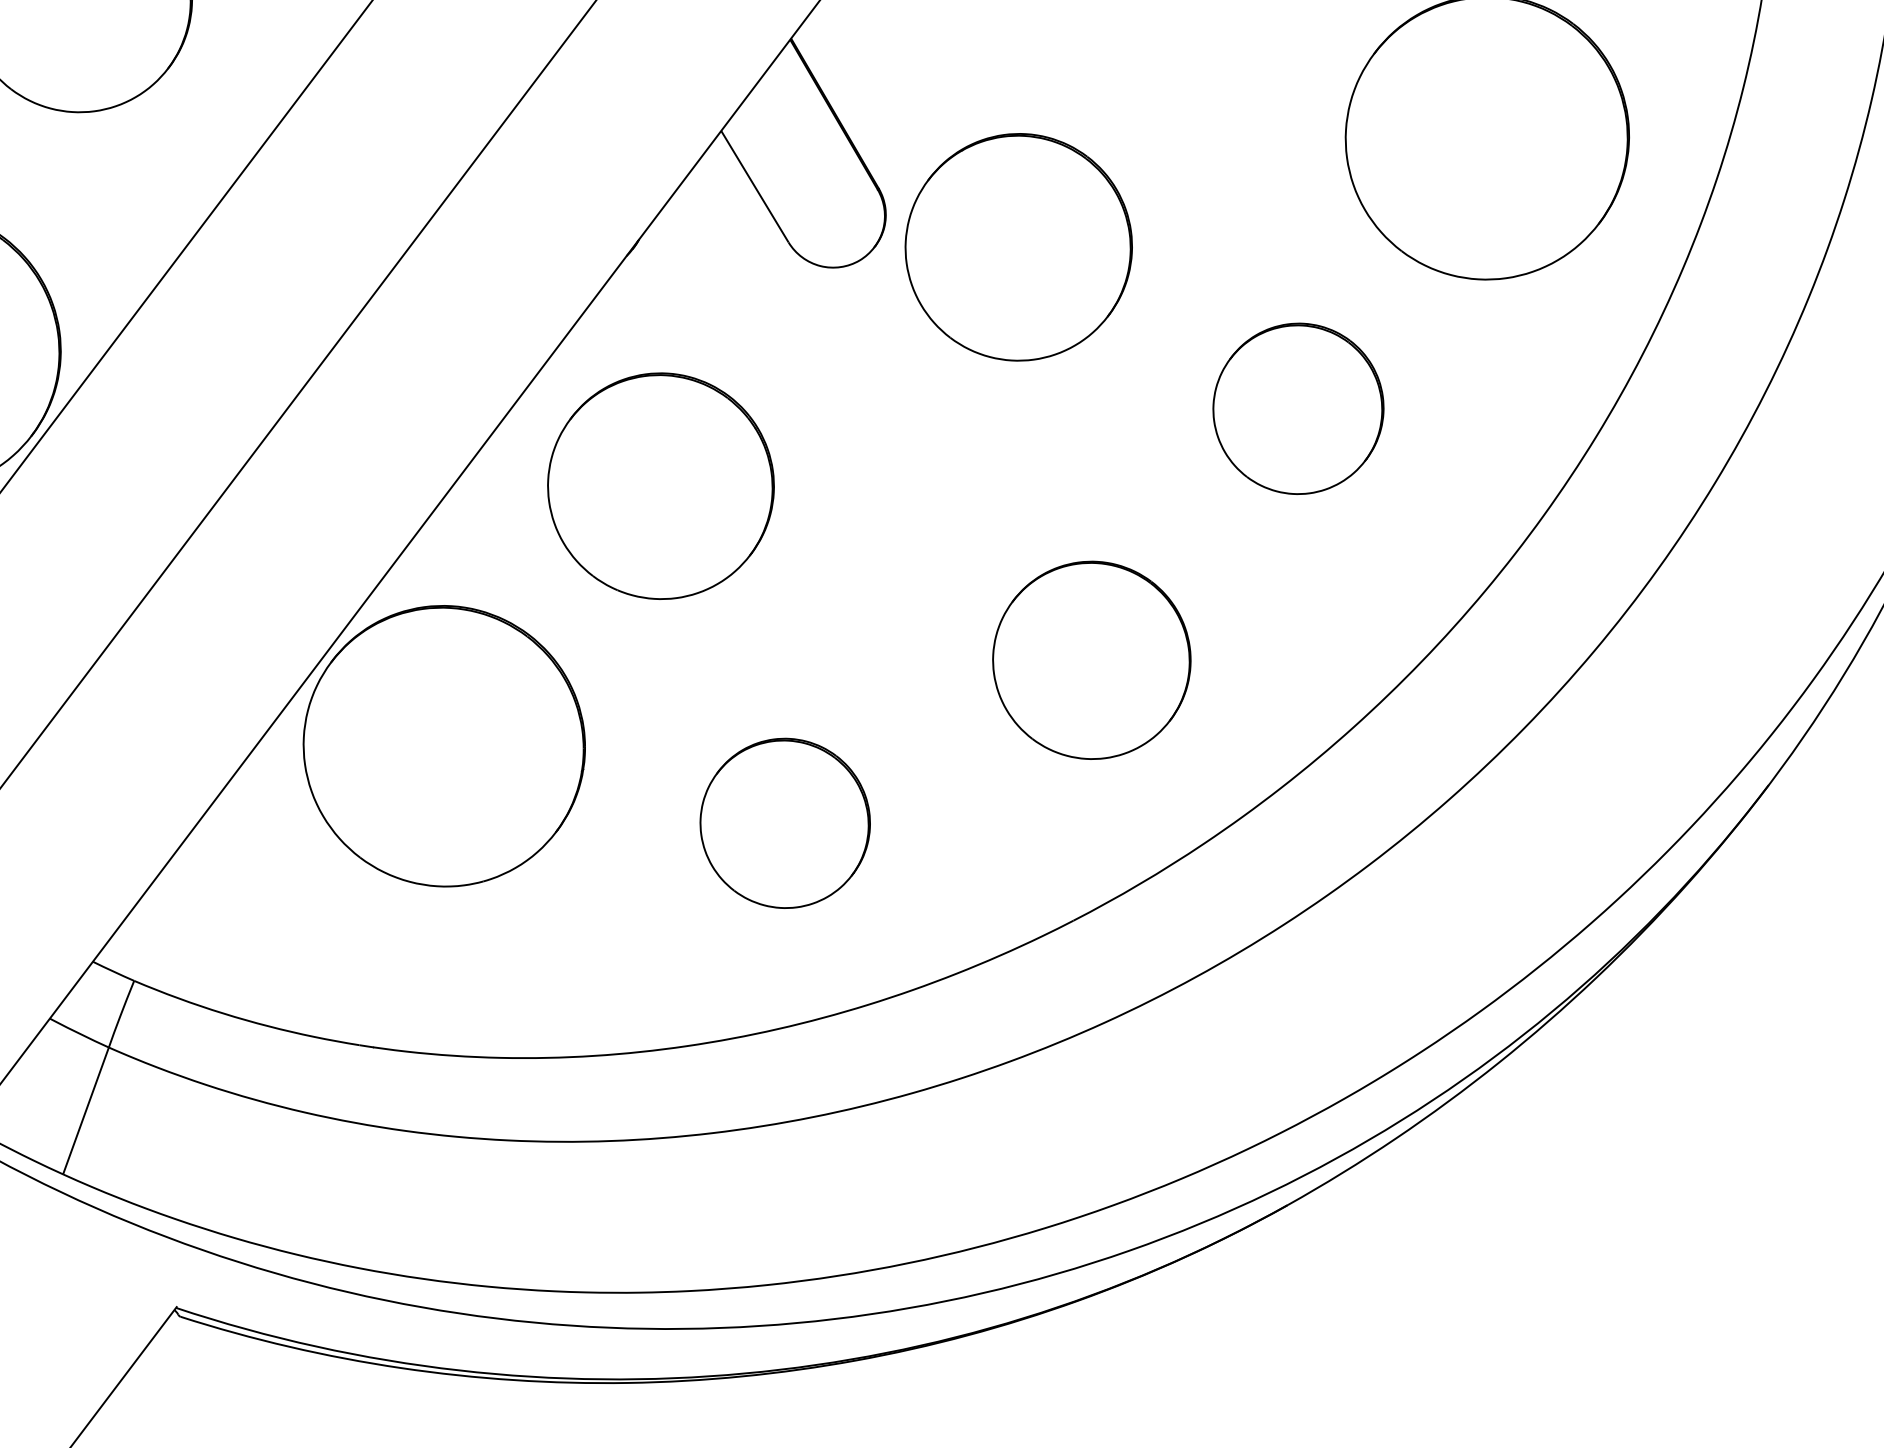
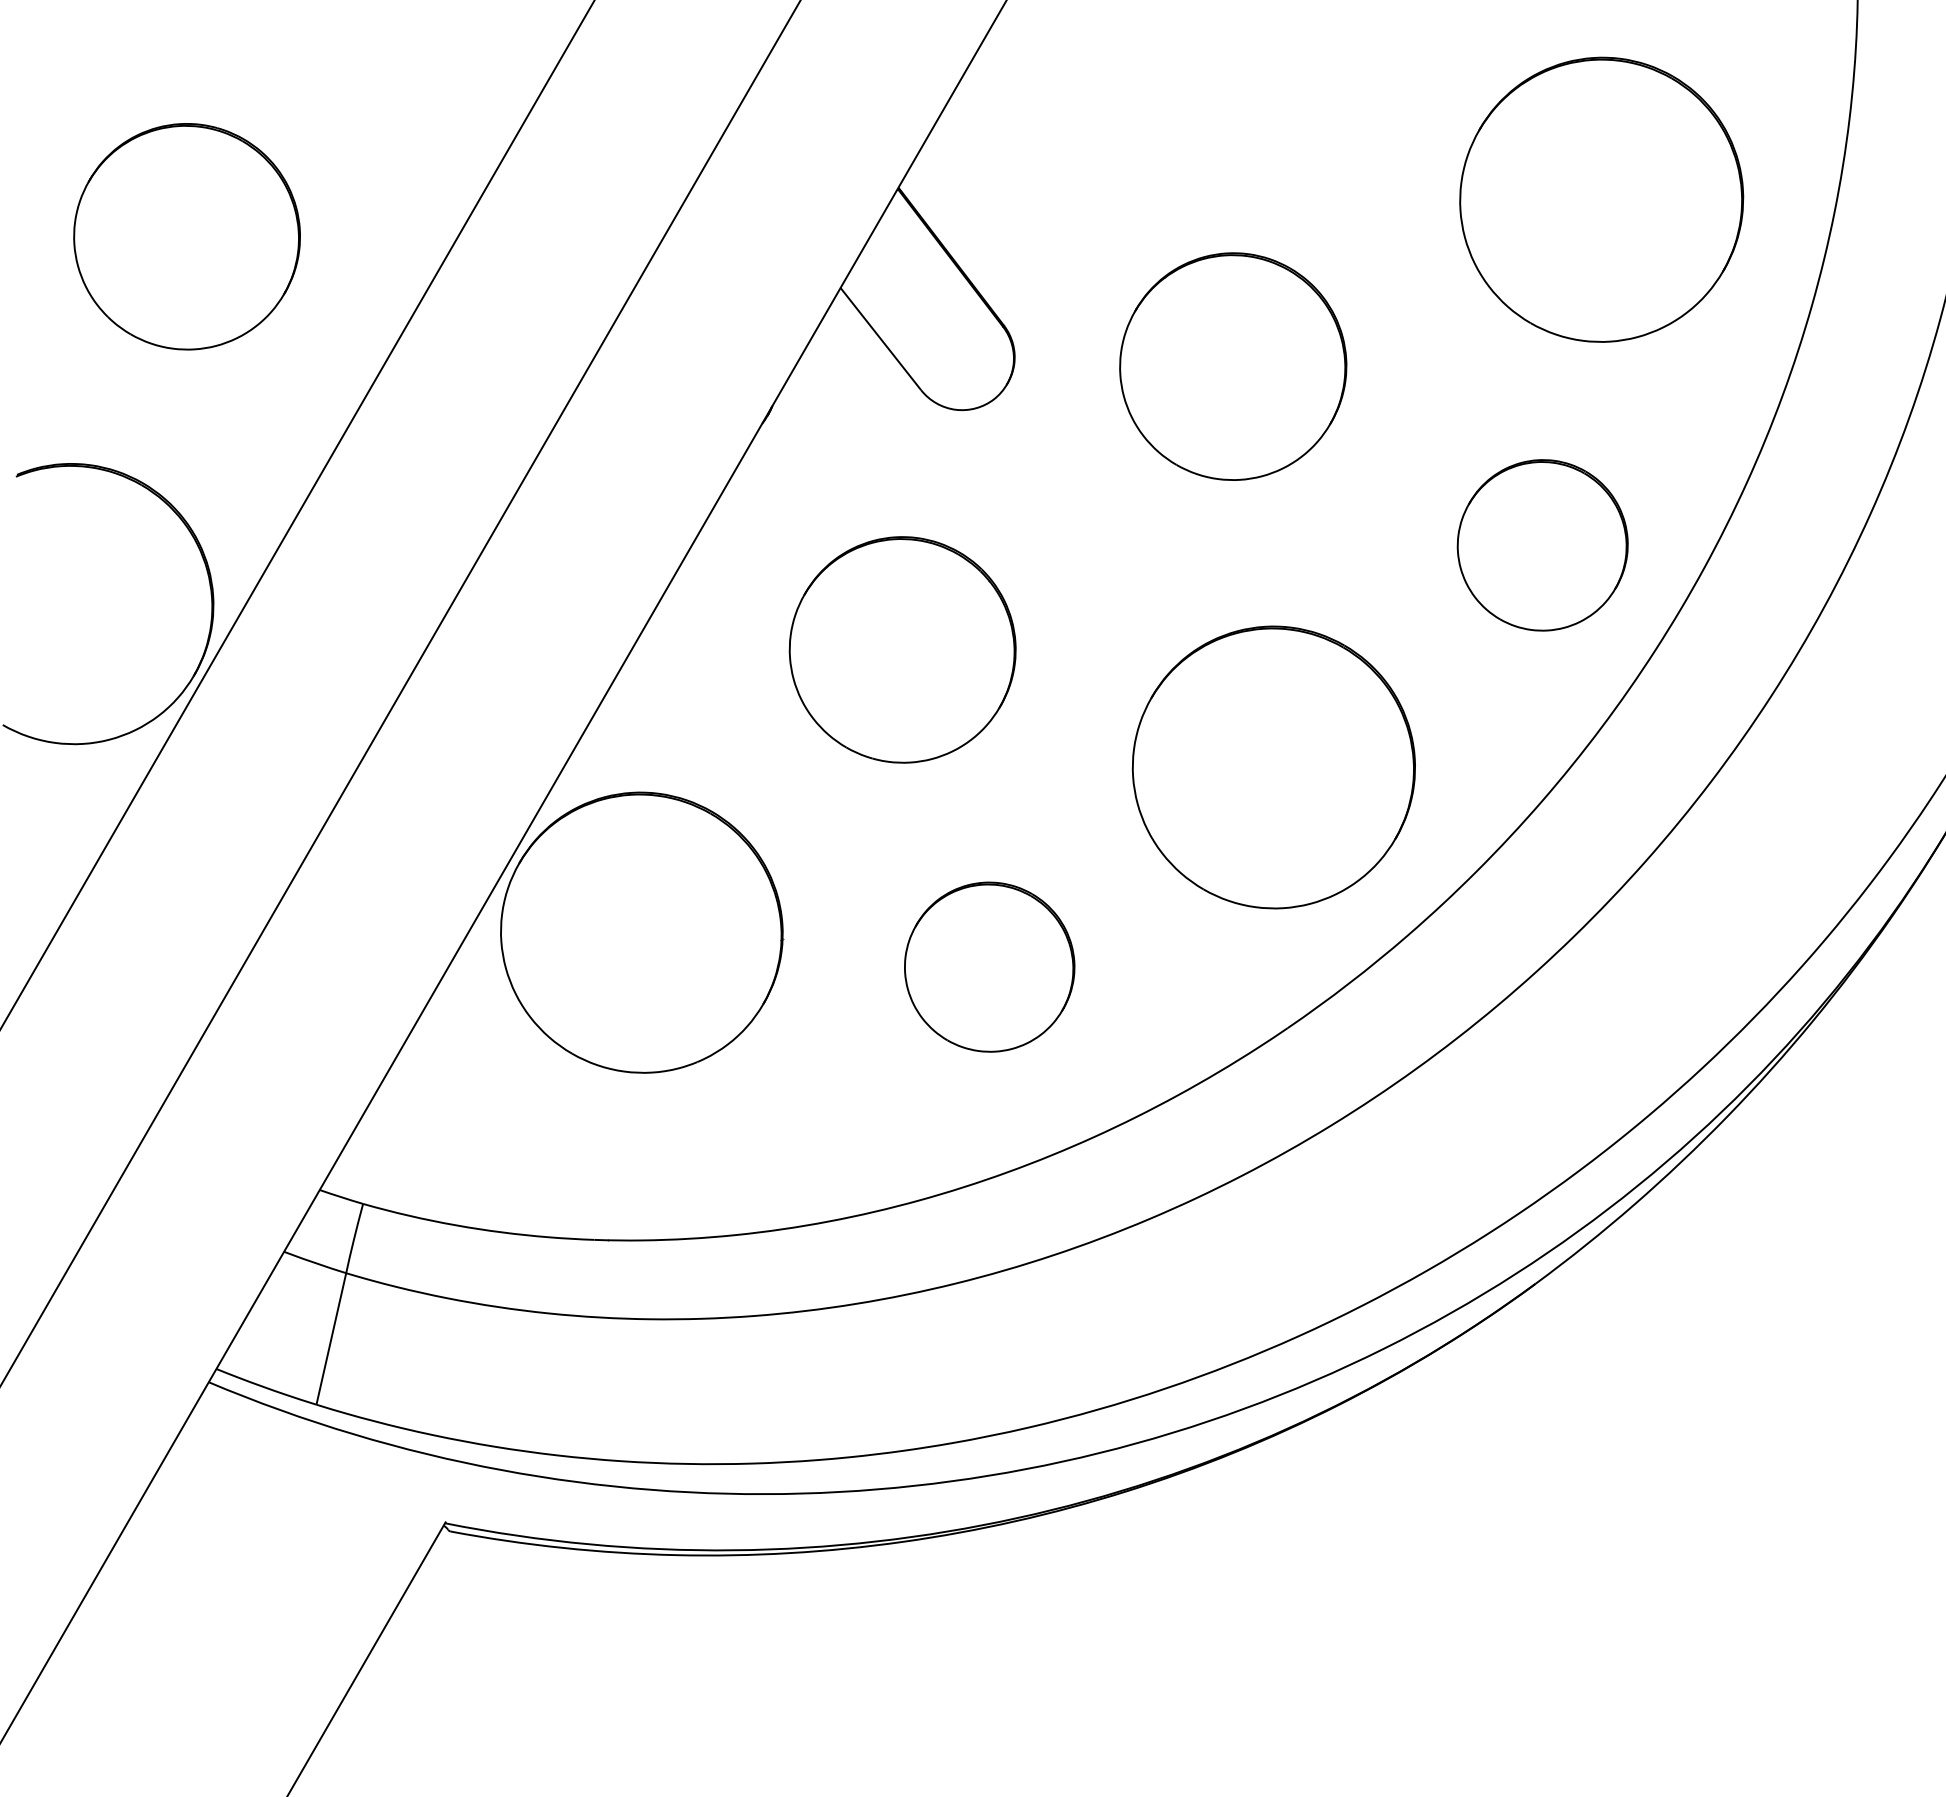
part: (1019, 247) -> (1233, 366), moved
part: (1298, 408) -> (1542, 545), moved
part: (660, 485) -> (902, 649), moved
part: (1091, 660) -> (1273, 767), size x1.43

